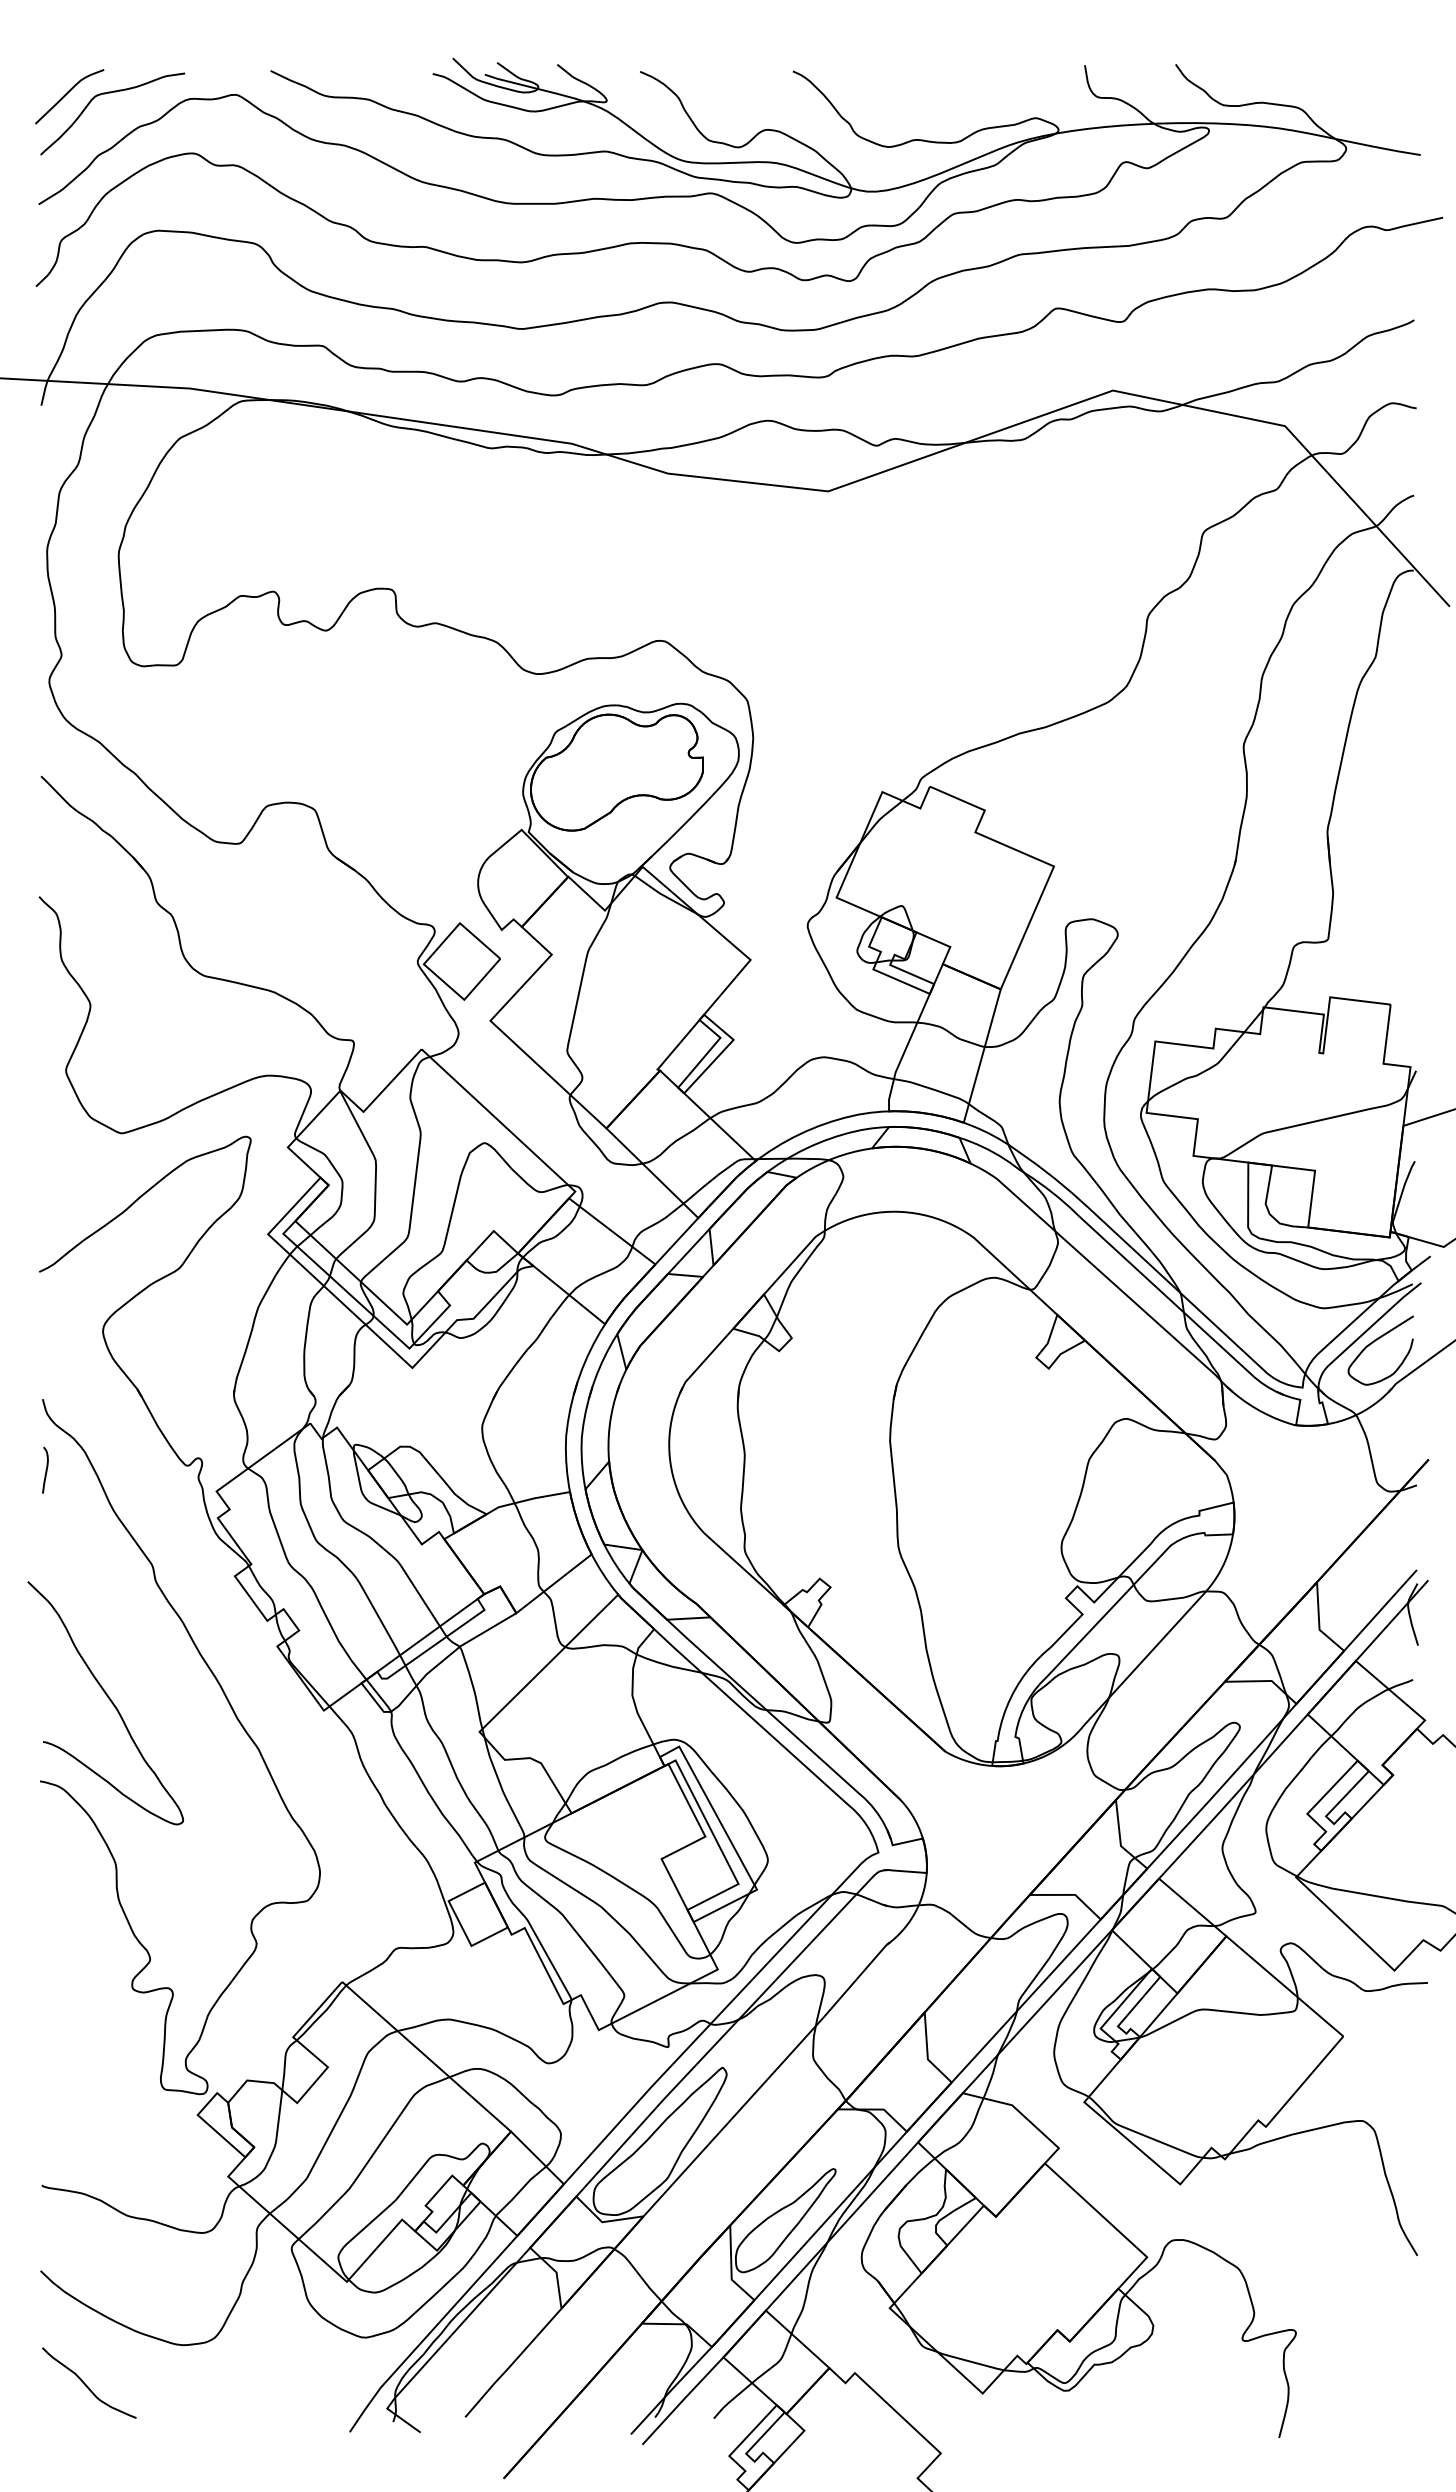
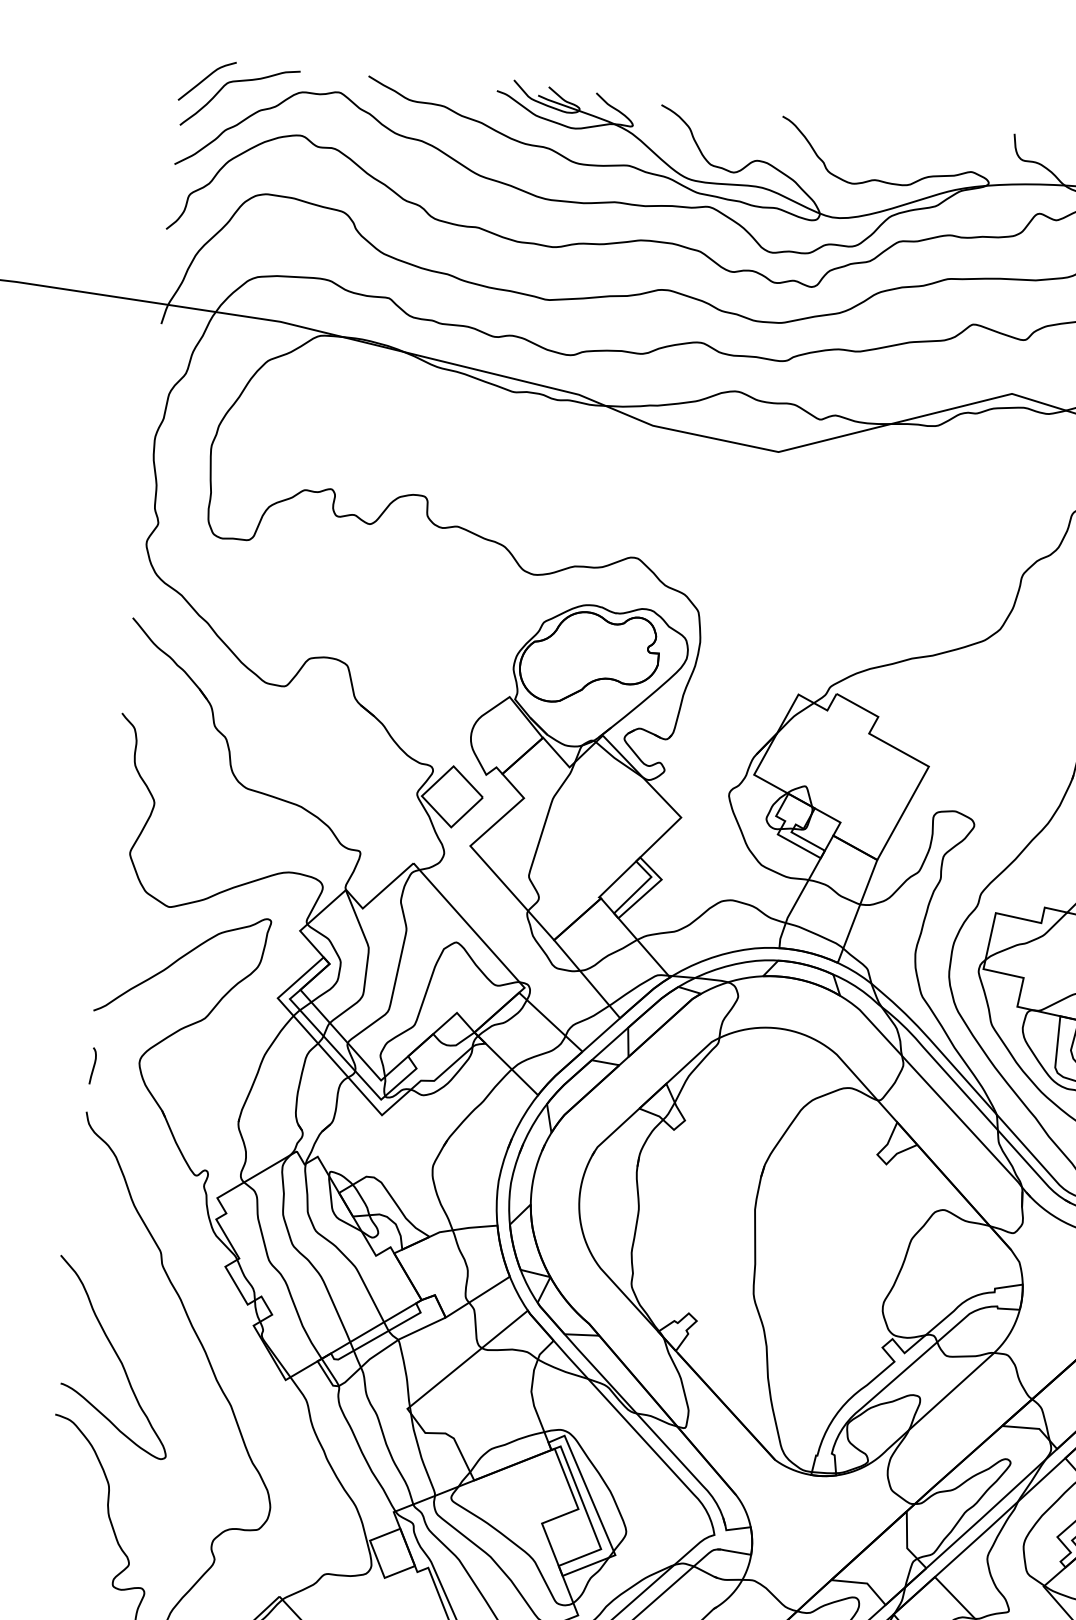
curve: (45, 1469) -> (93, 1065), moved

